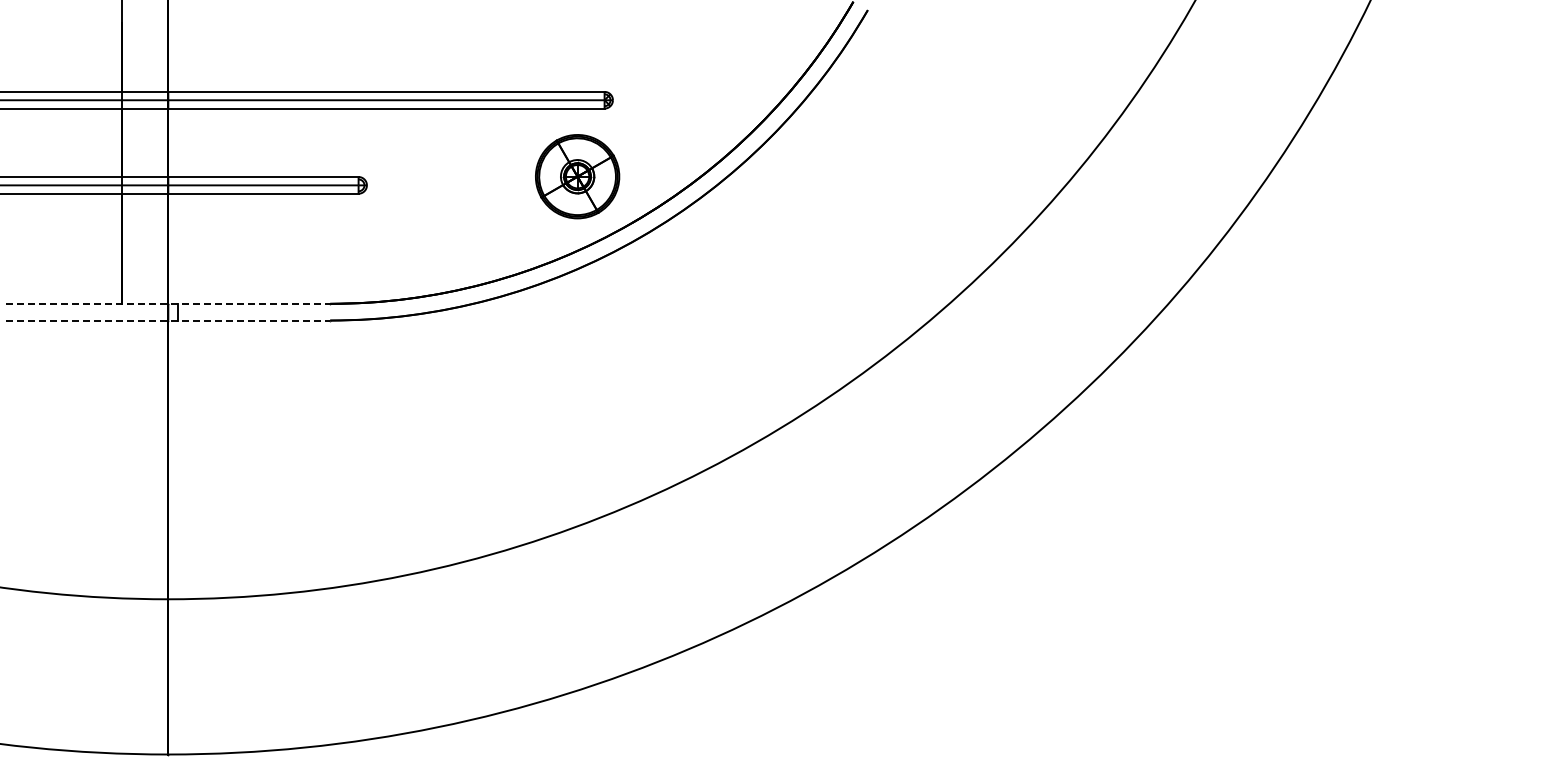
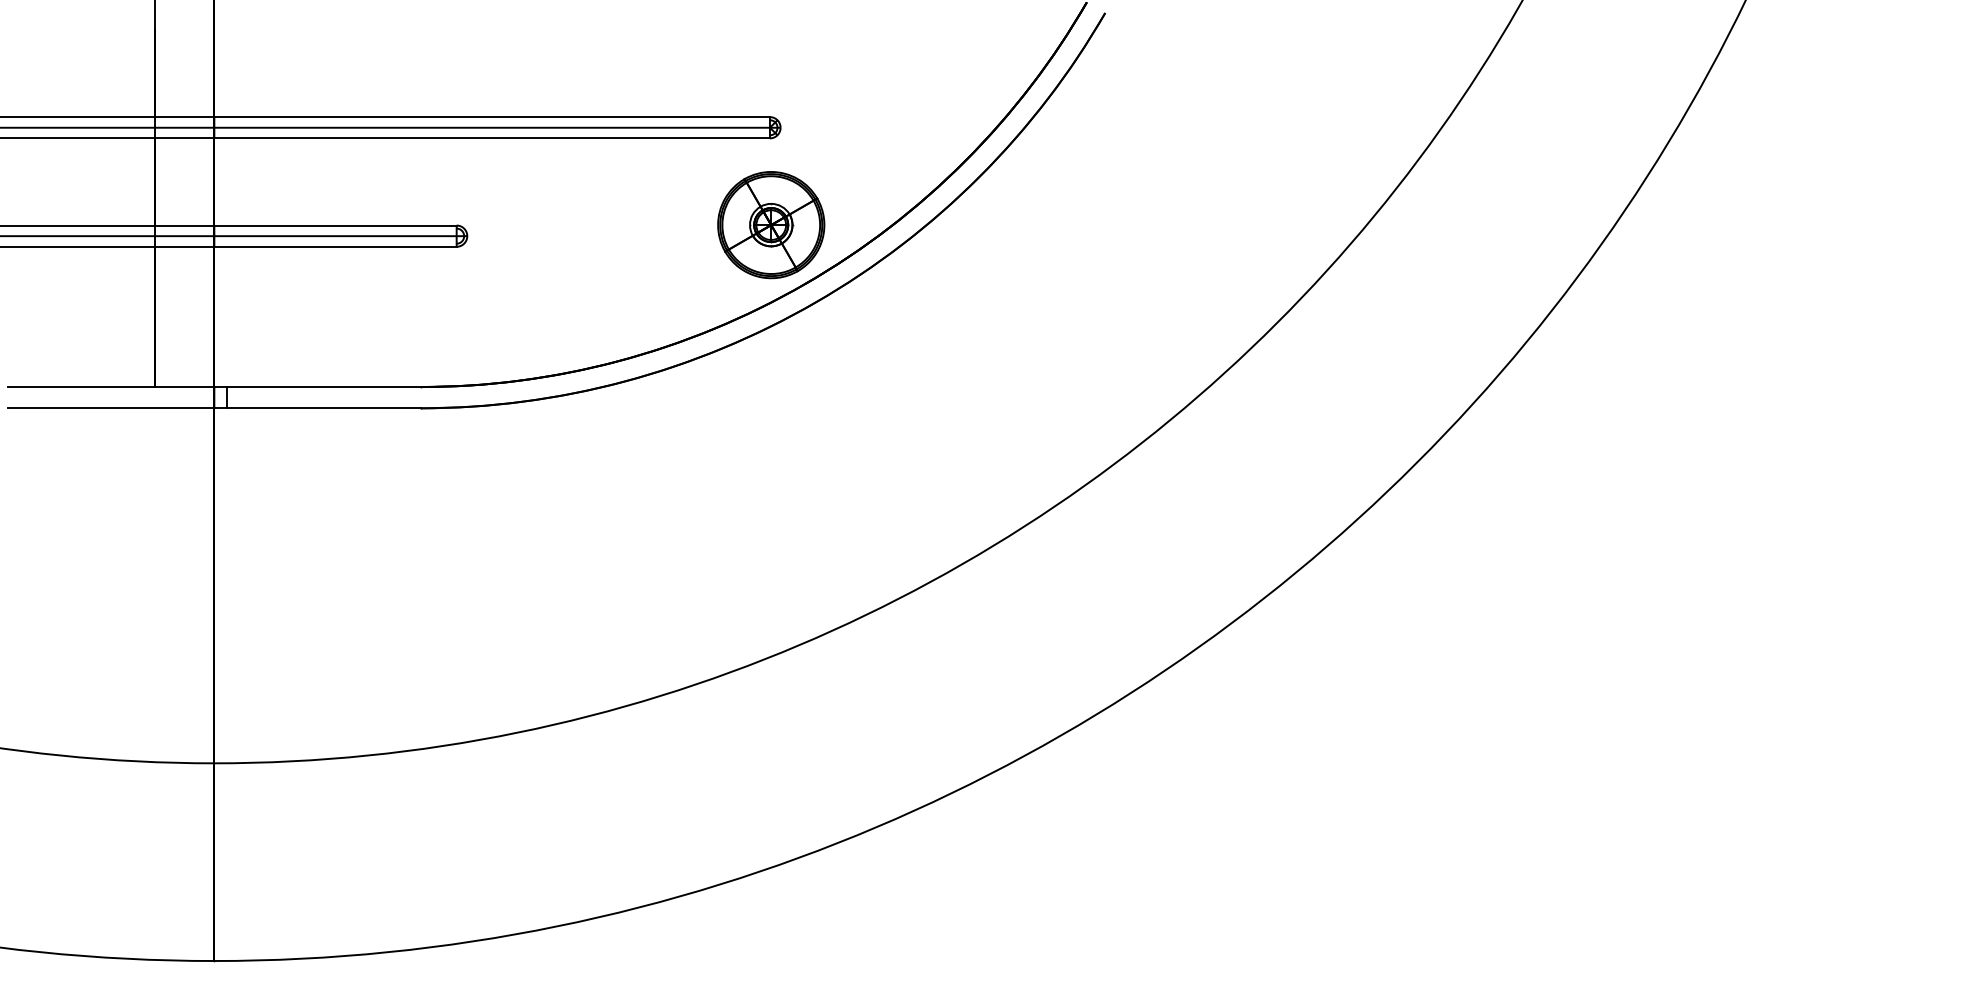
part: (577, 176) -> (771, 224), moved
line: (168, 303) -> (214, 386), dashed -> solid
line: (168, 320) -> (214, 408), dashed -> solid

